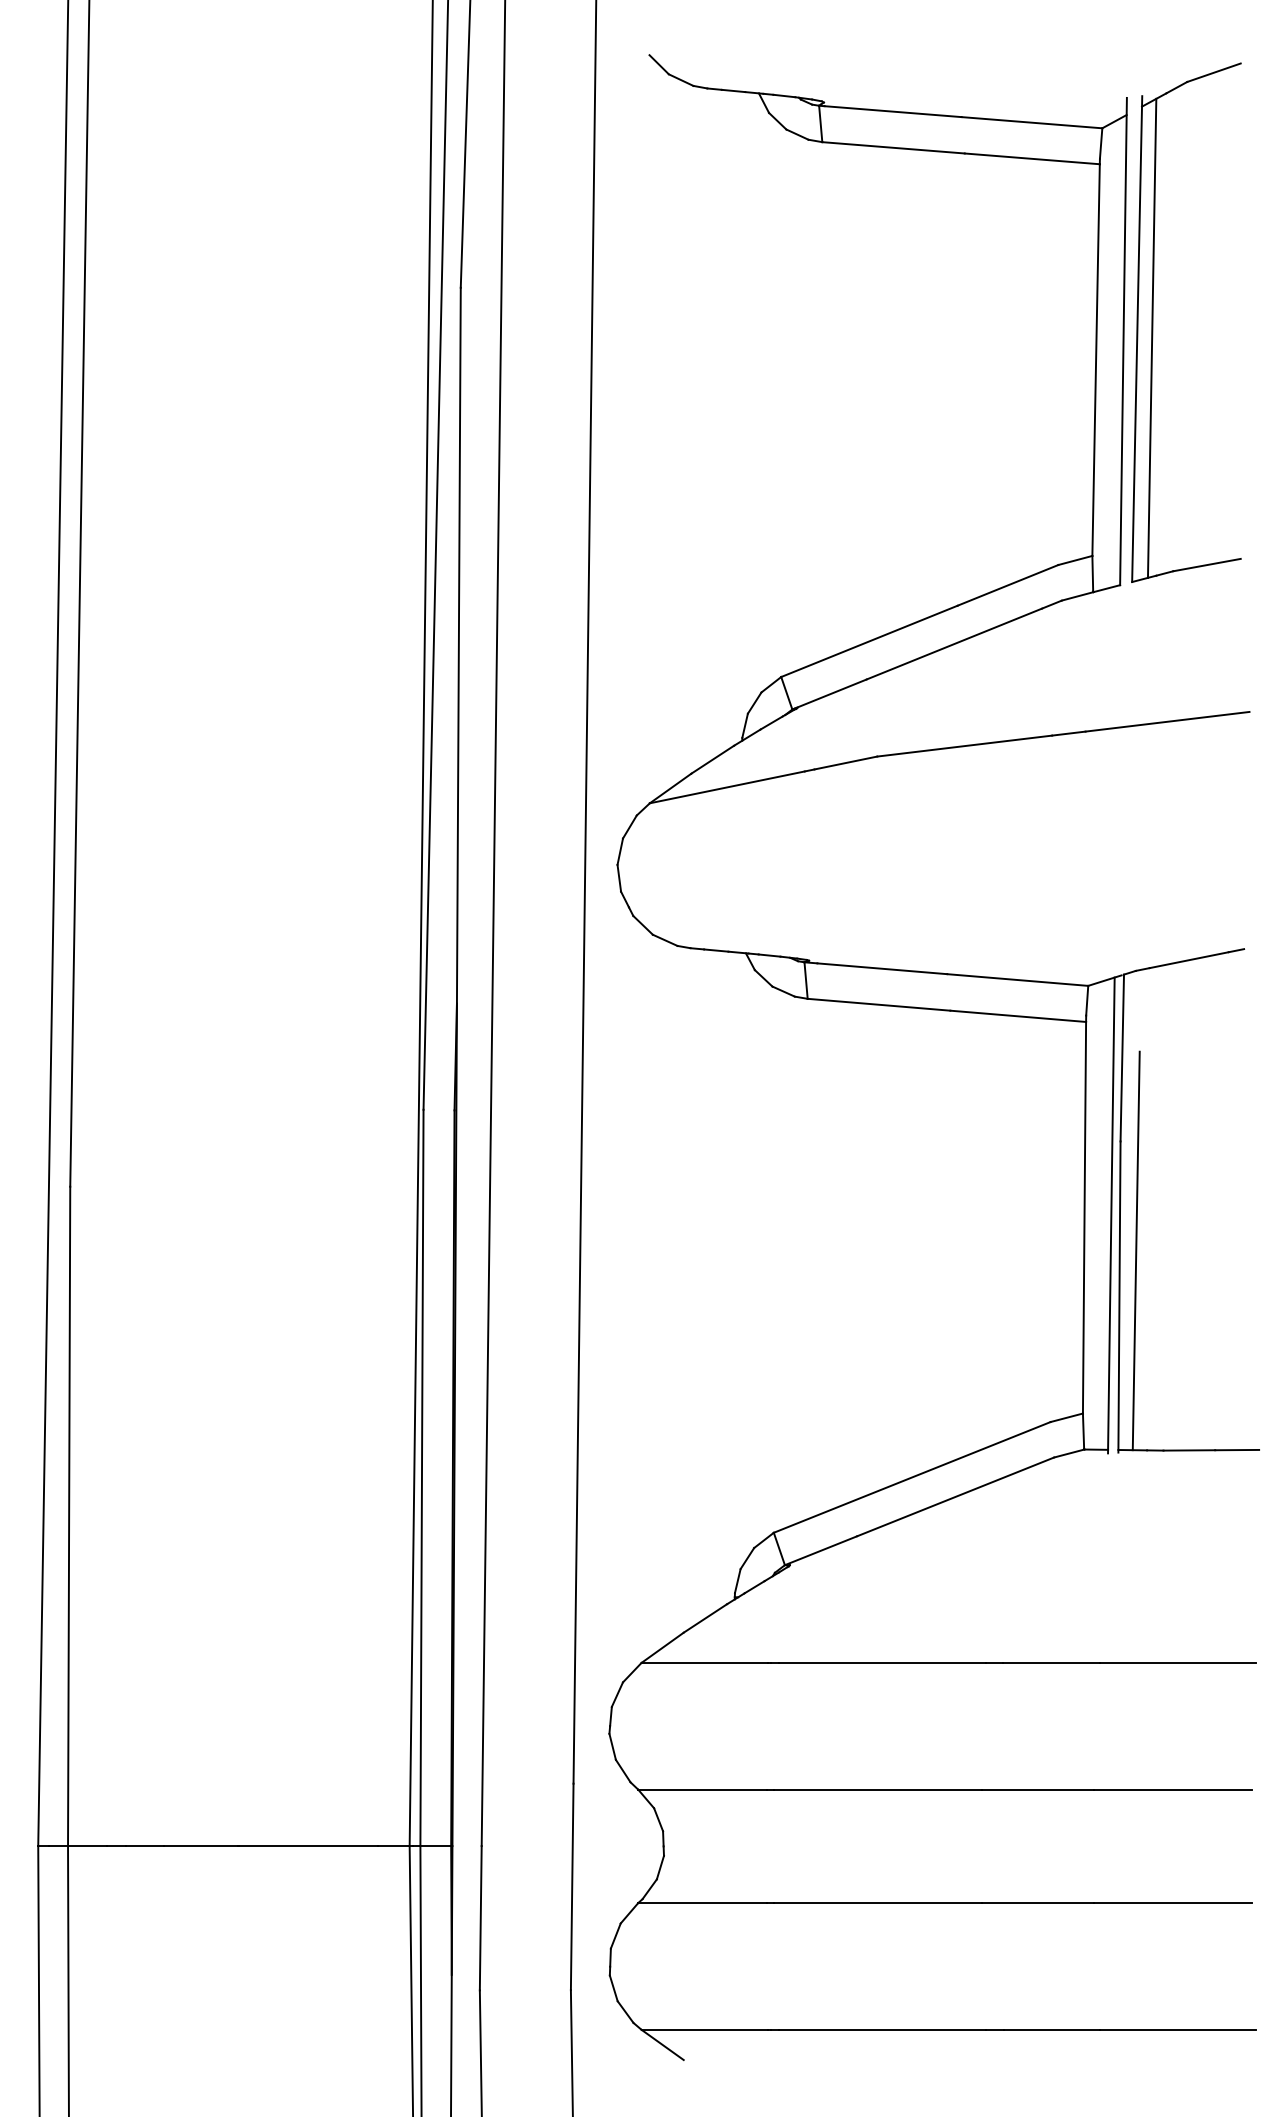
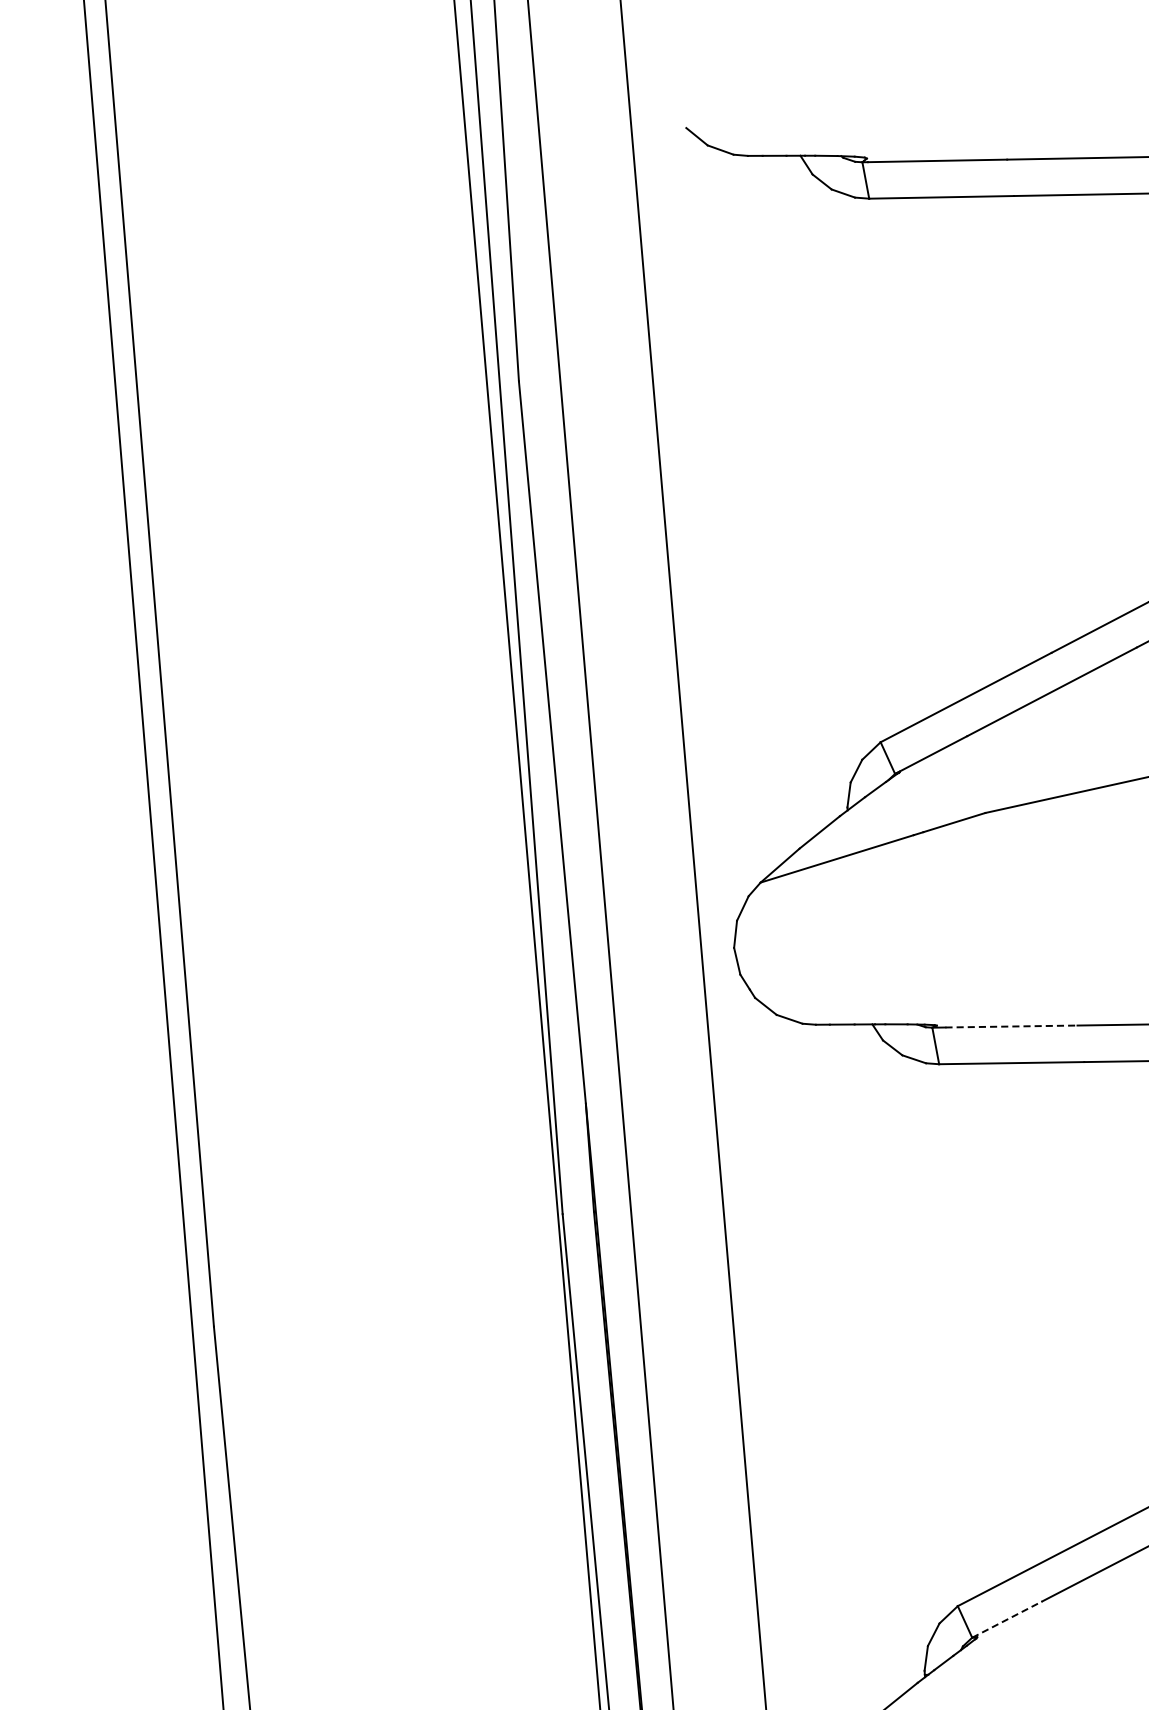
line: (882, 968) -> (1011, 1026), solid -> dashed
line: (821, 1550) -> (1007, 1619), solid -> dashed

